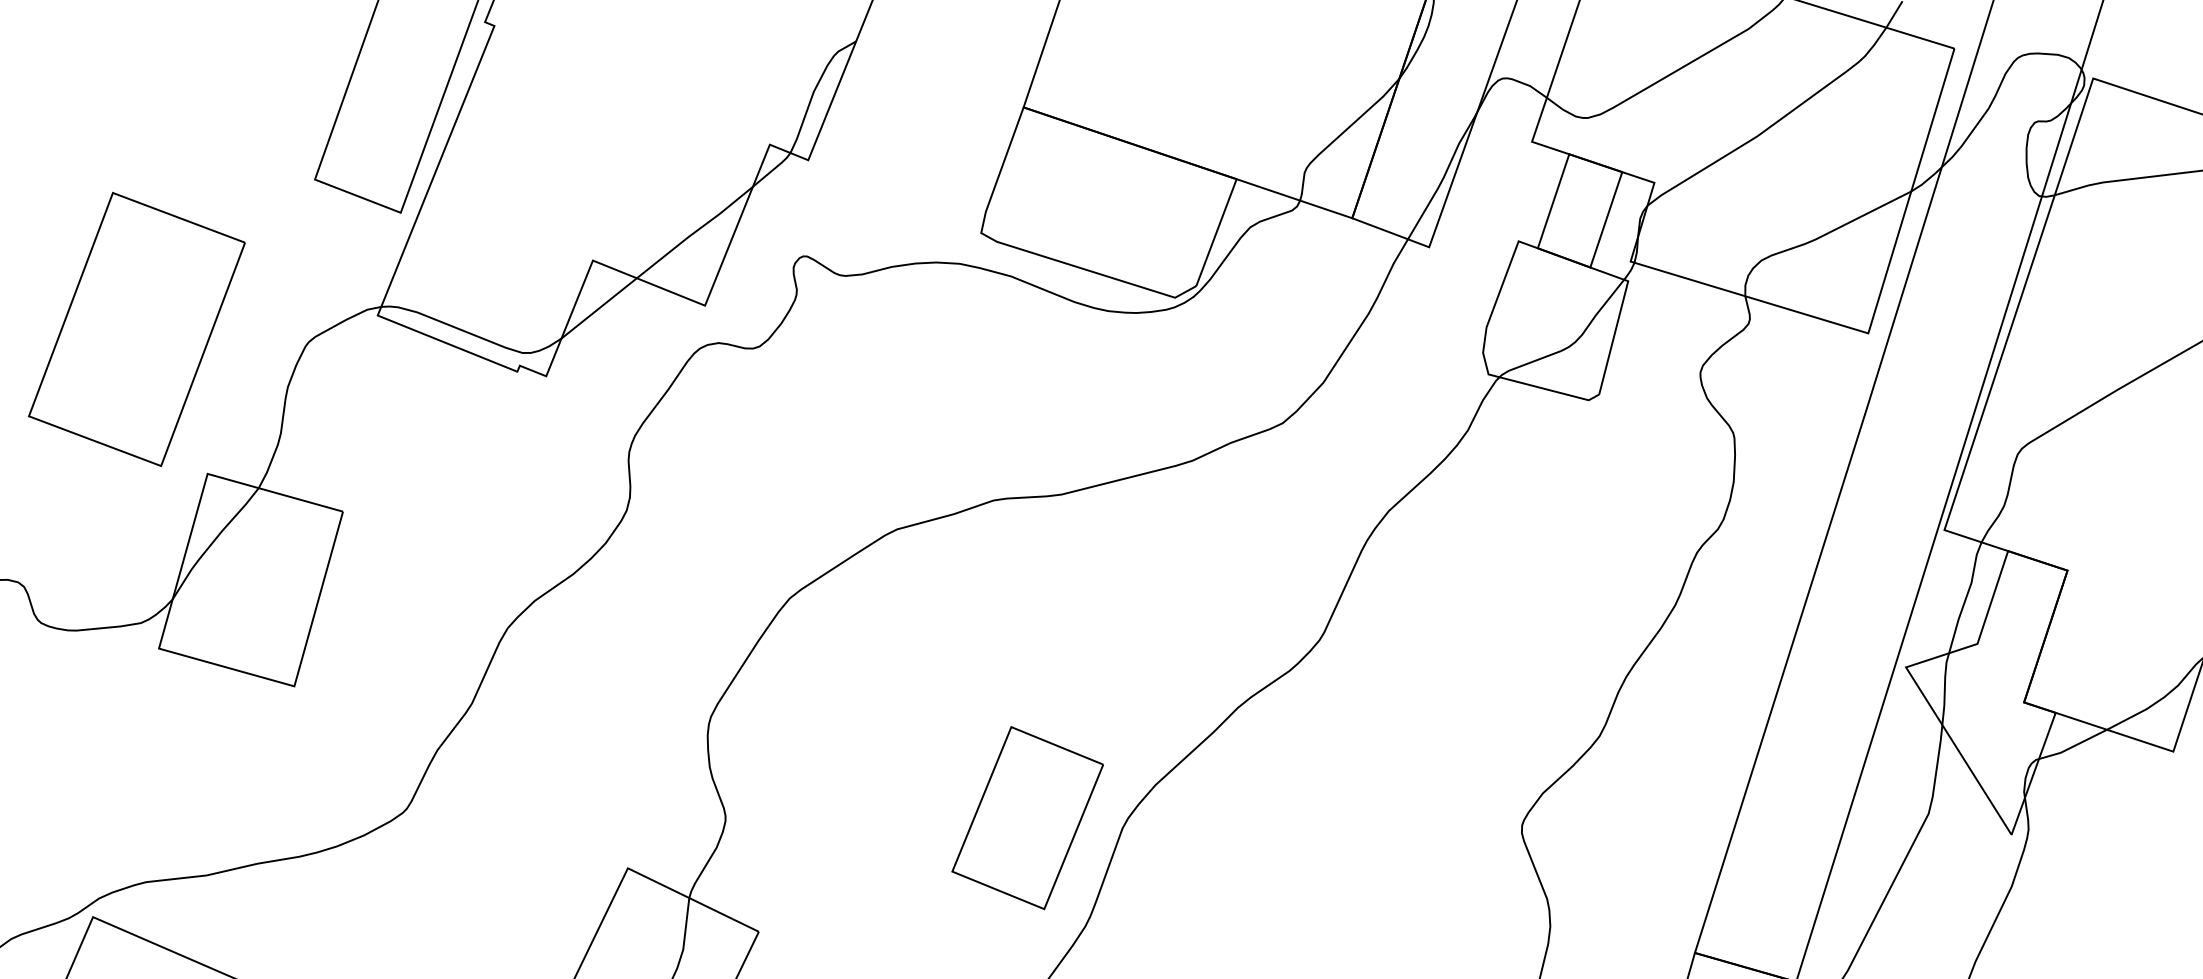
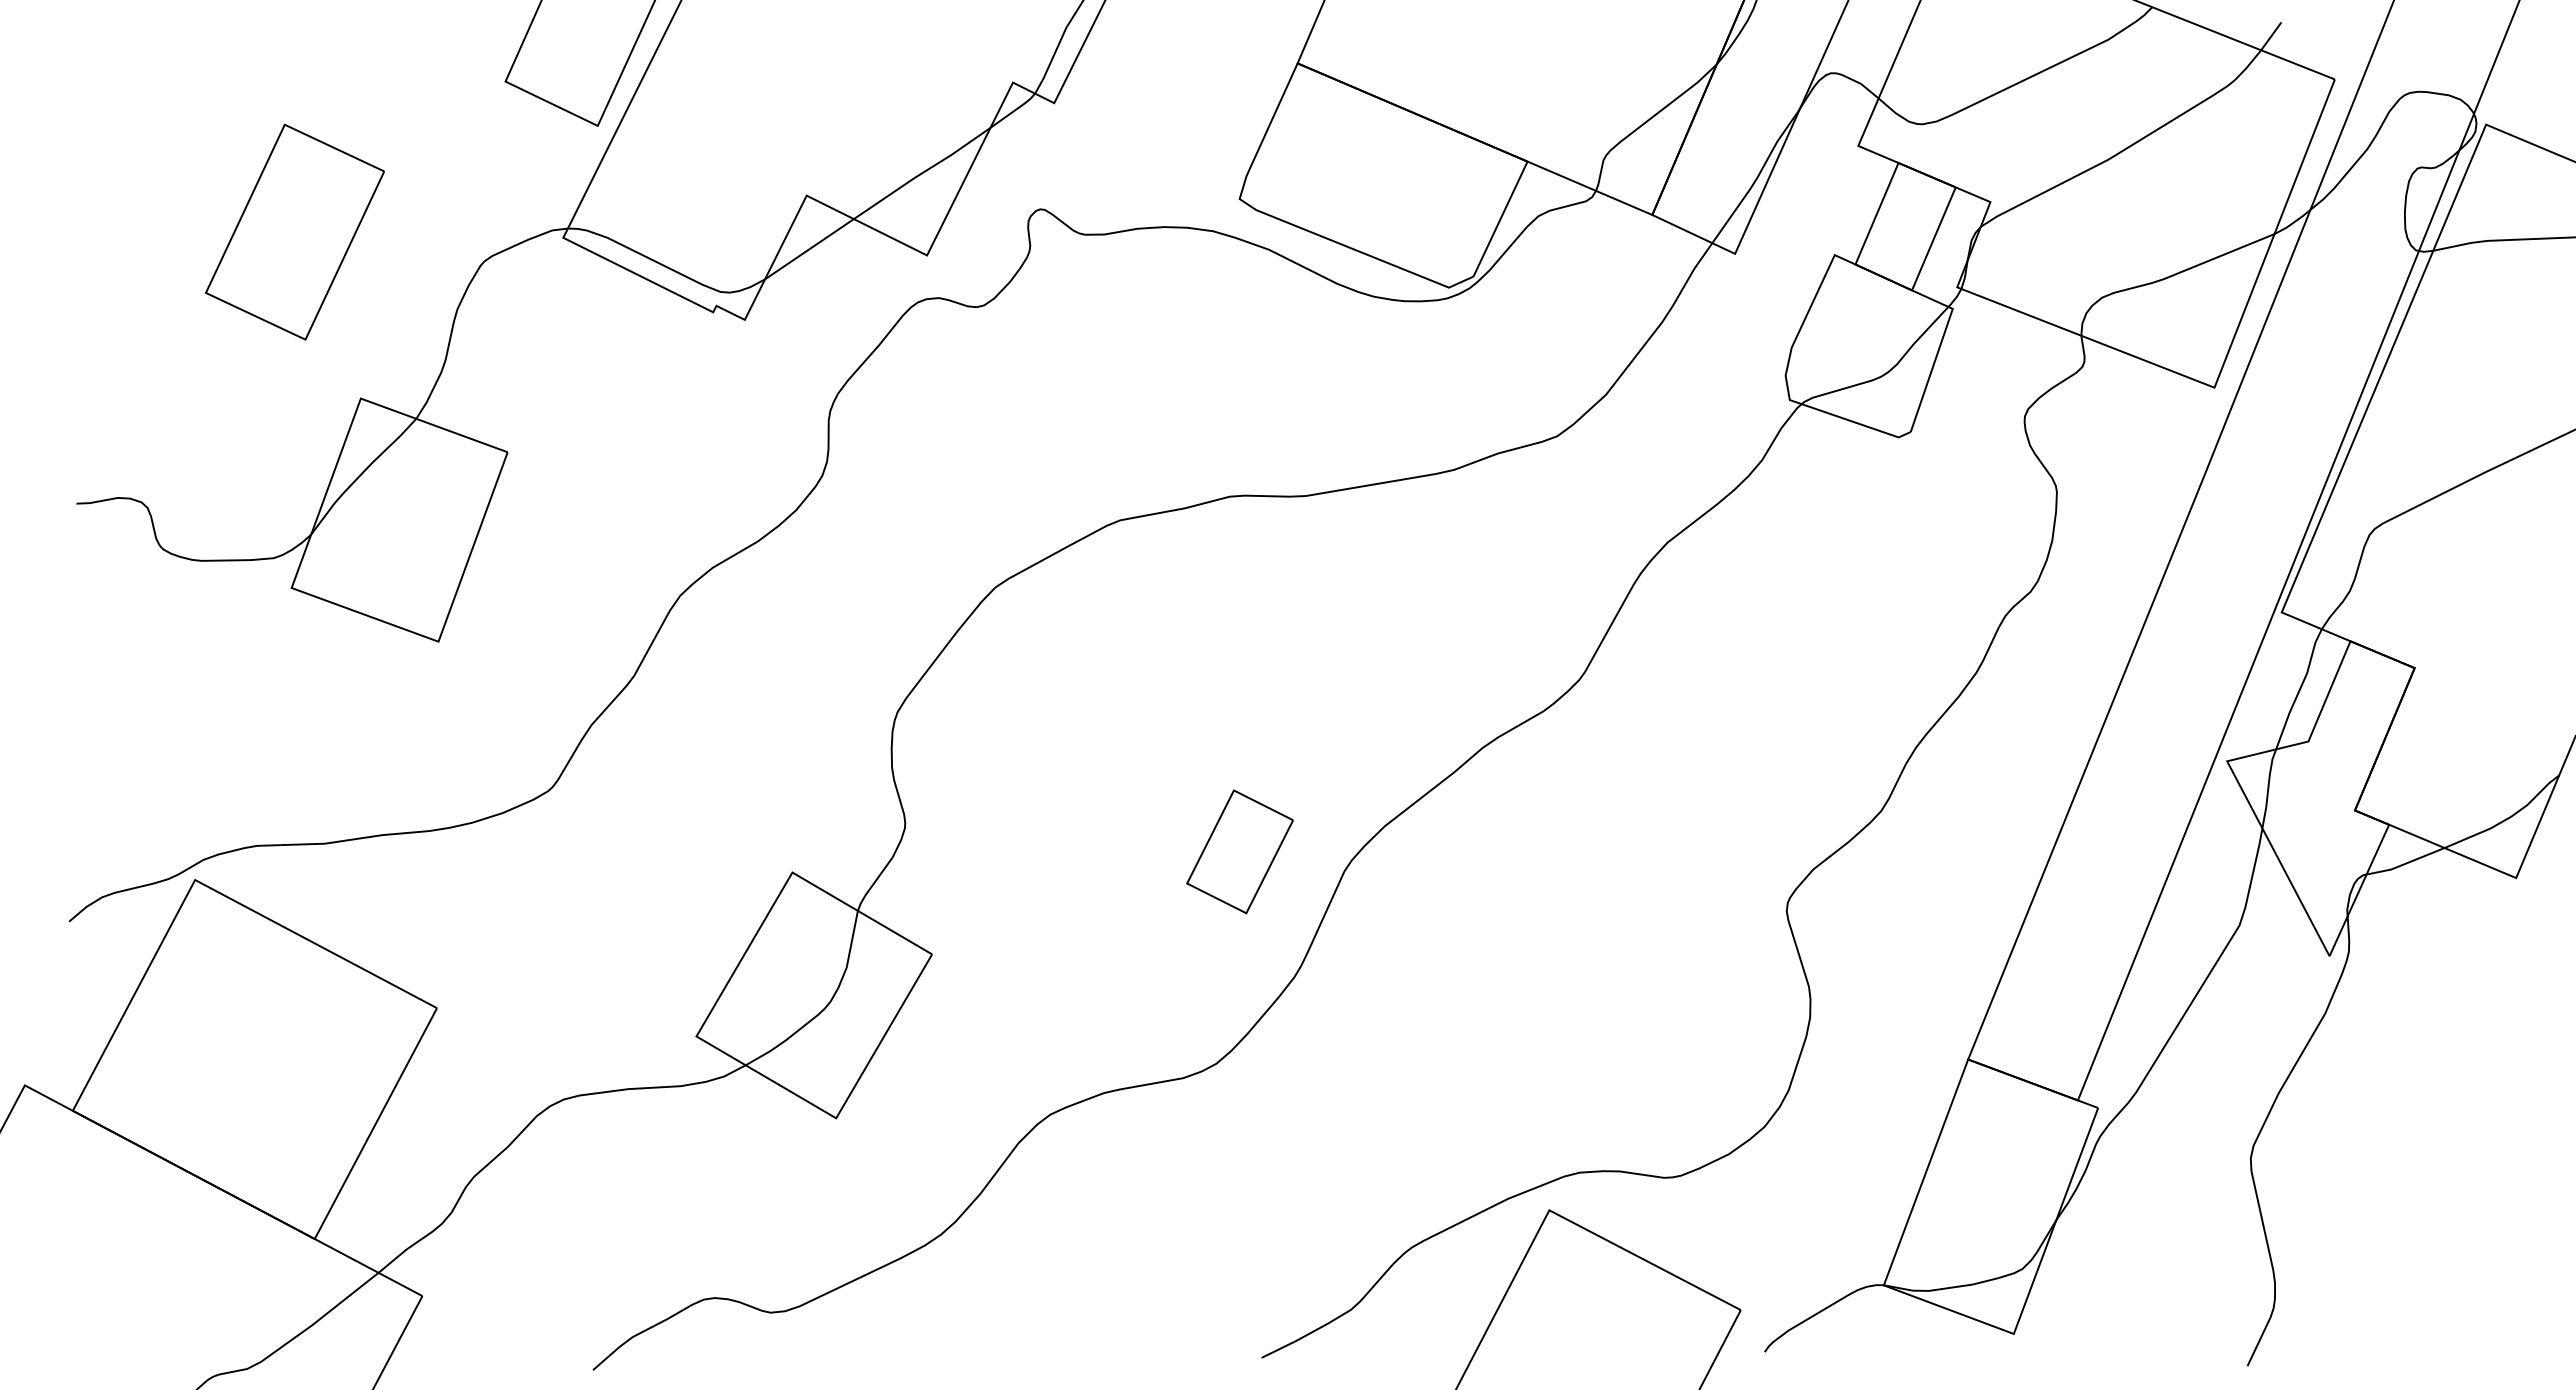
part: (136, 328) -> (294, 231), size x0.7
part: (1027, 817) -> (1239, 851), size x0.6

